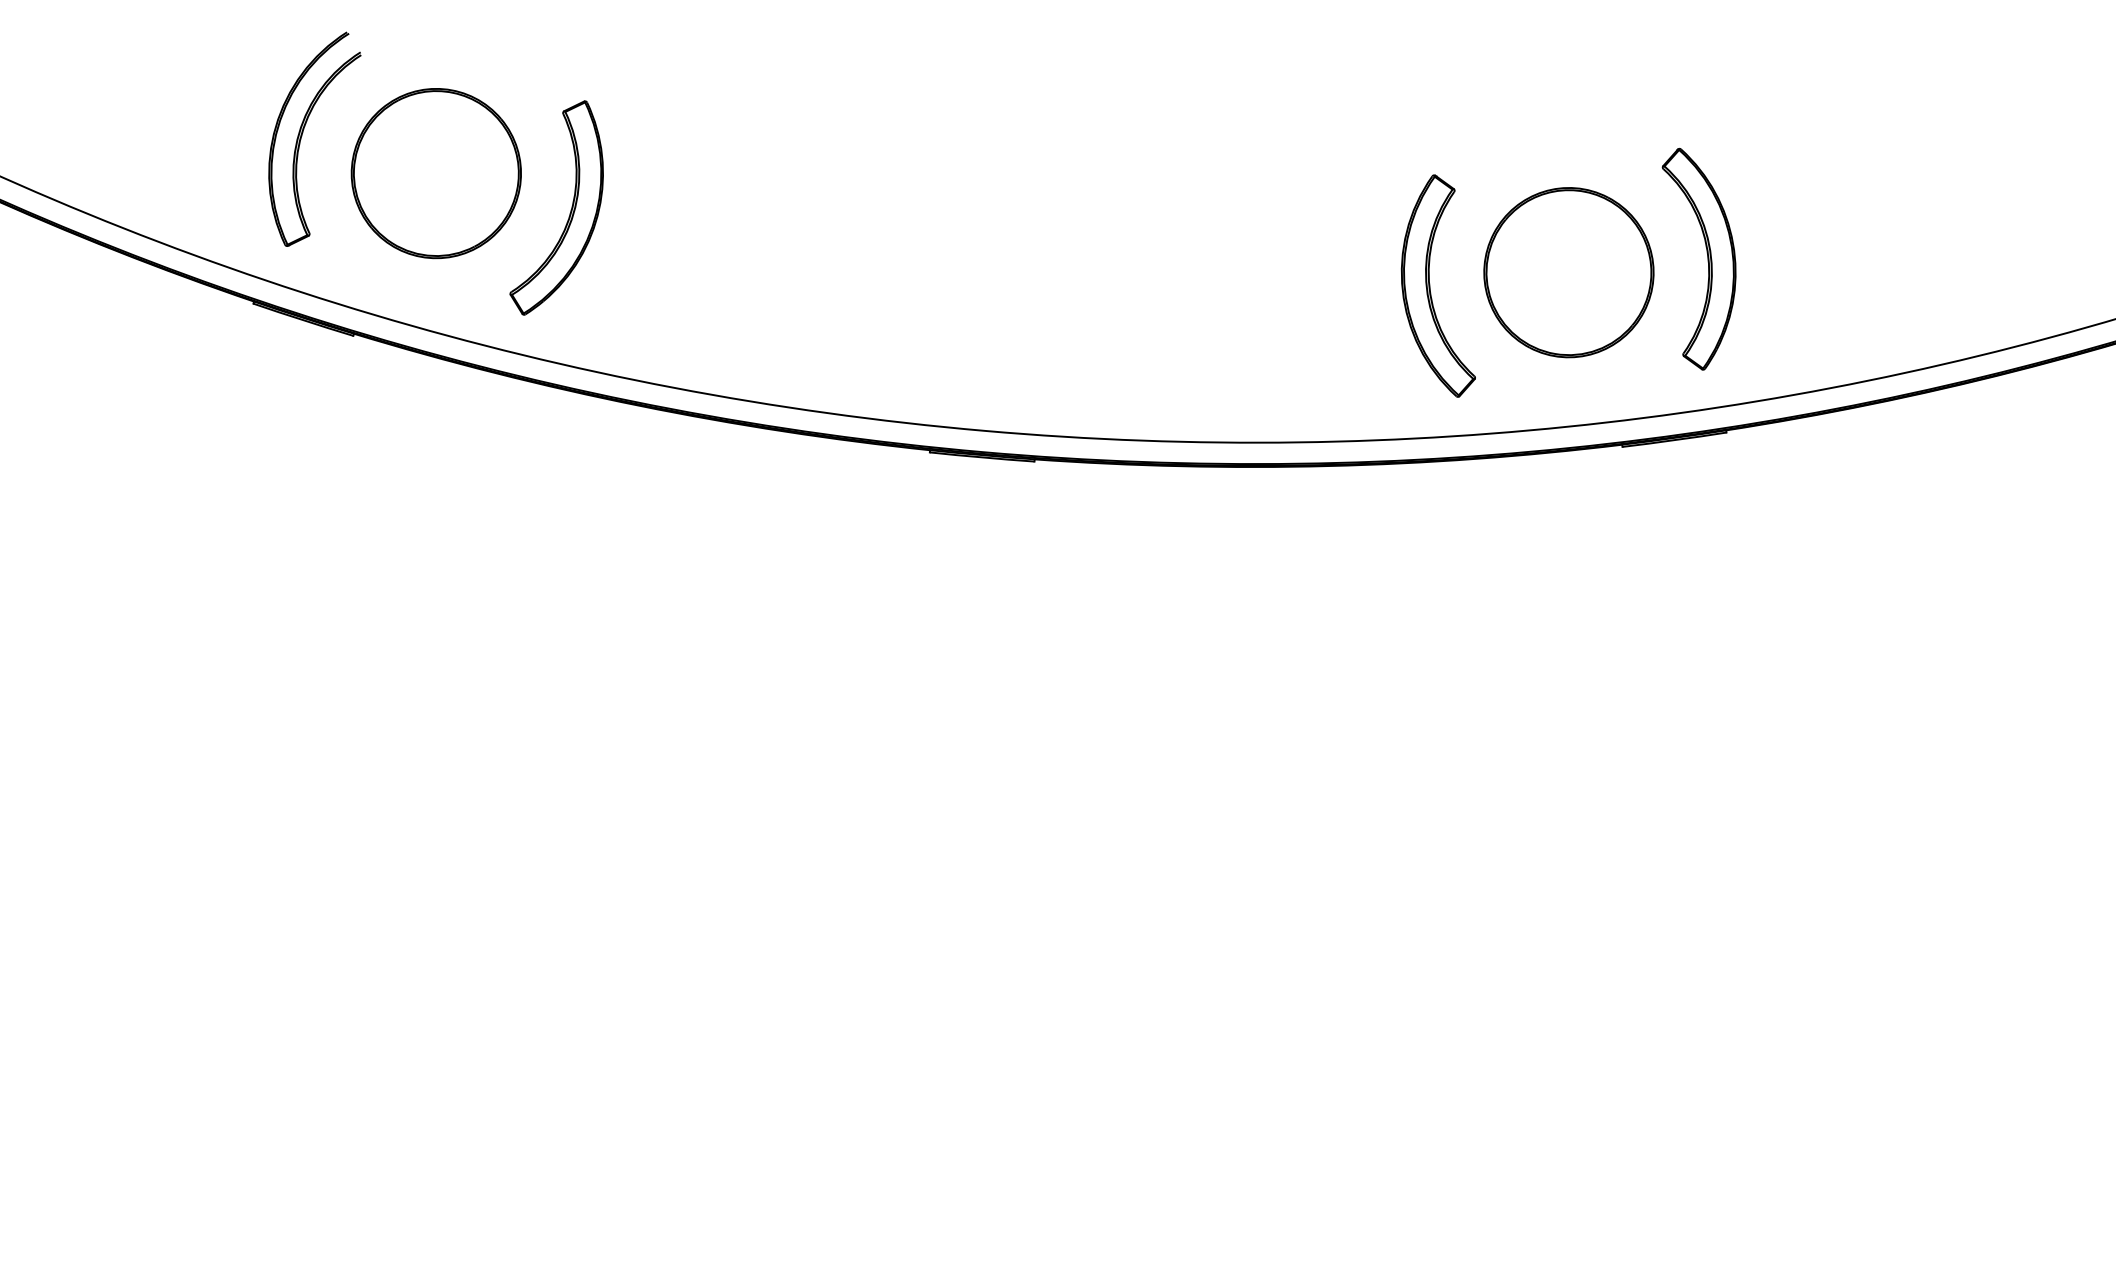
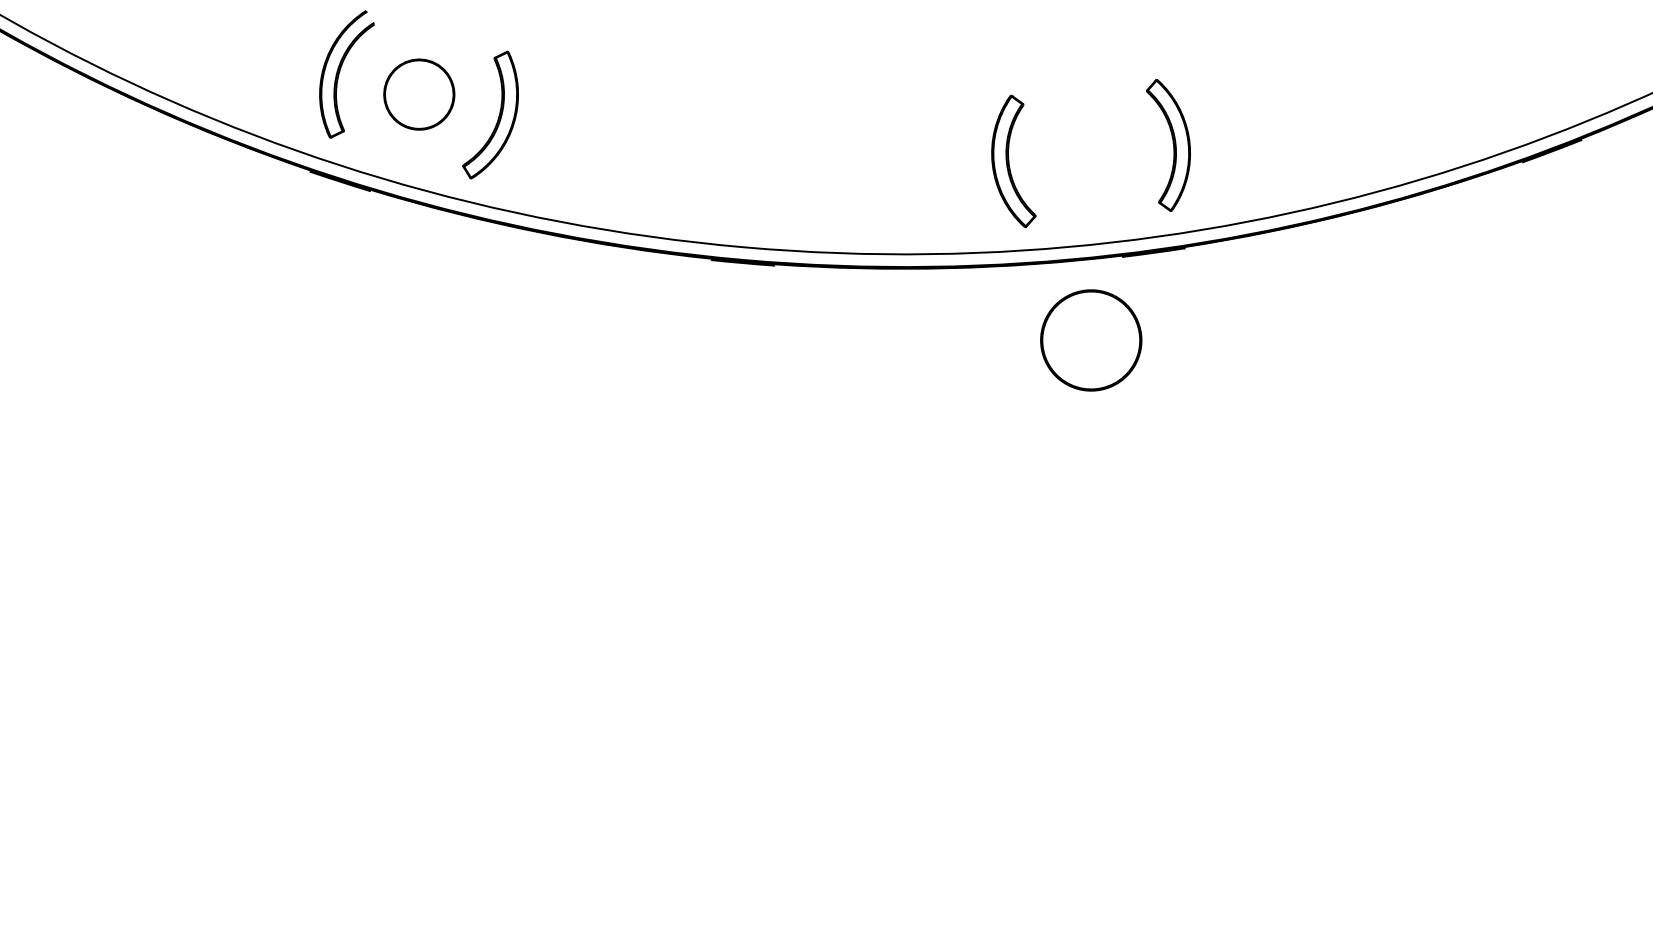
part: (436, 173) -> (419, 94), size x0.7
part: (1569, 272) -> (1091, 340), moved

